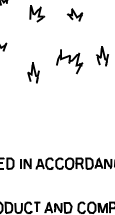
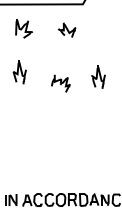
part: (69, 61) -> (60, 83), size x0.62
part: (33, 72) -> (19, 71), moved

